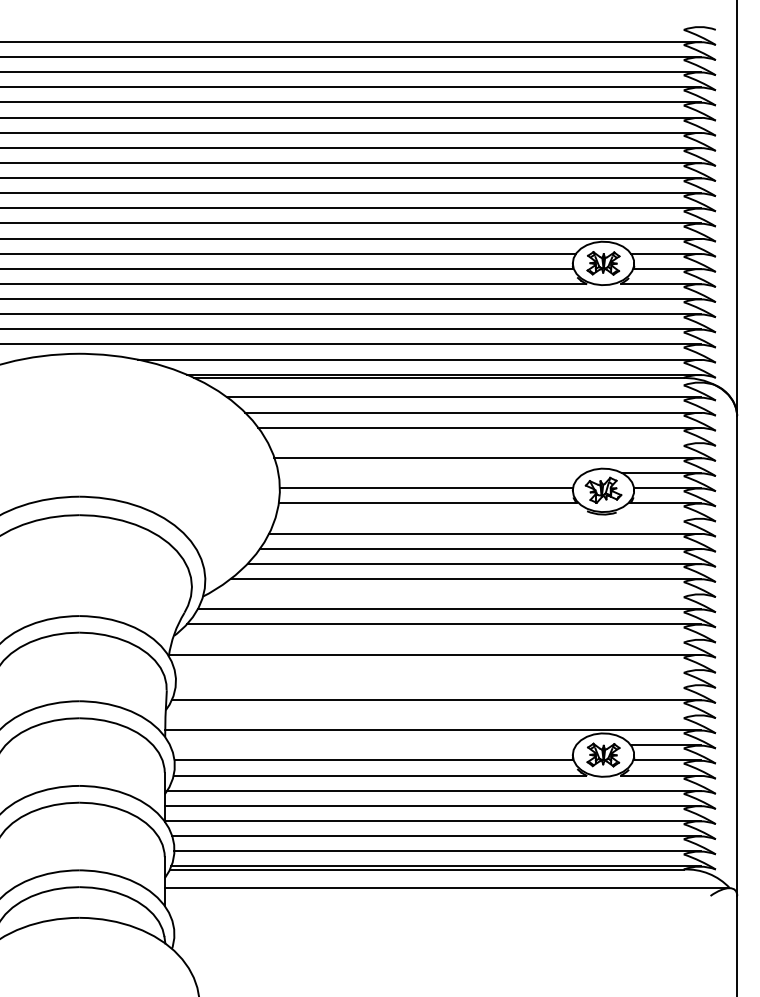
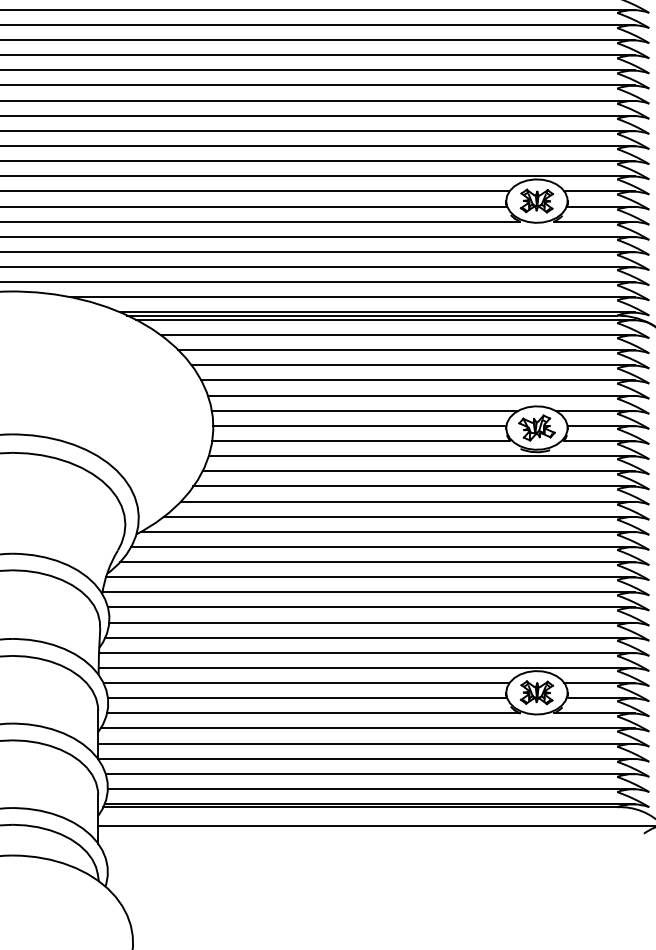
line: (452, 382) -> (385, 320), added
line: (484, 442) -> (417, 380), added
line: (431, 473) -> (364, 411), added
line: (488, 518) -> (421, 456), added
line: (454, 594) -> (387, 532), added
line: (436, 639) -> (369, 577), added
line: (437, 669) -> (370, 607), added
line: (438, 684) -> (371, 622), added
line: (433, 715) -> (366, 653), added
line: (373, 745) -> (306, 683), added

